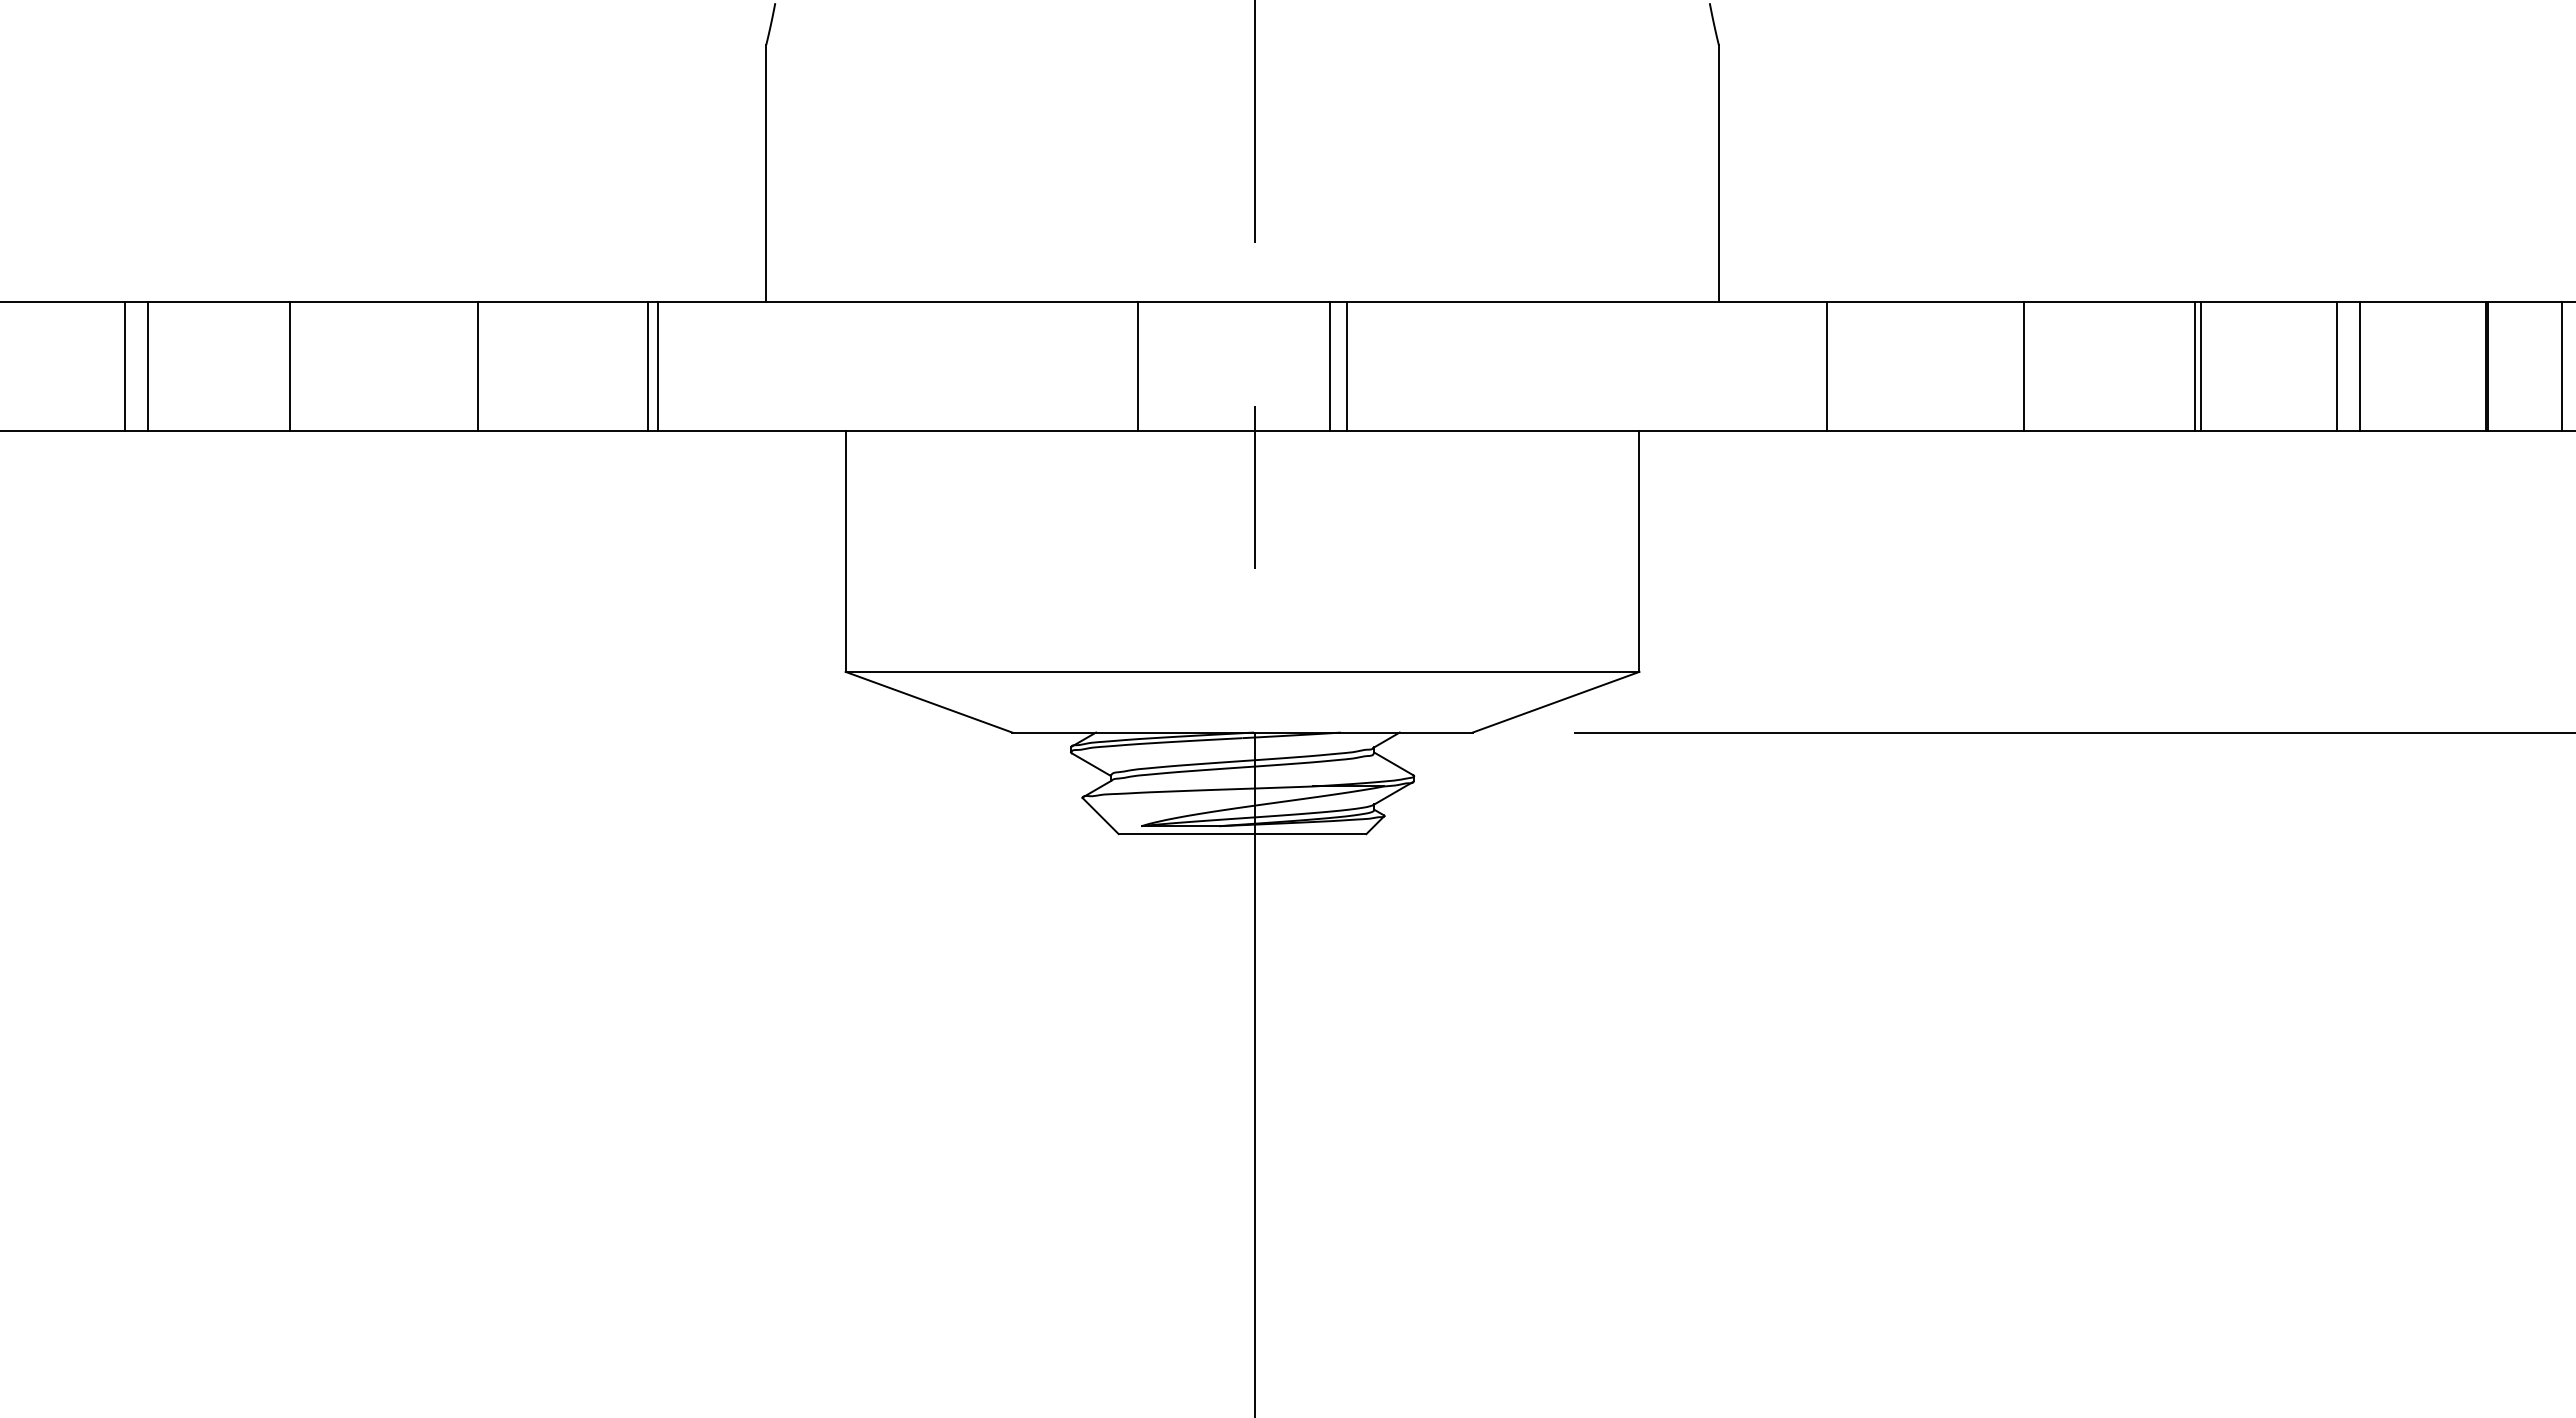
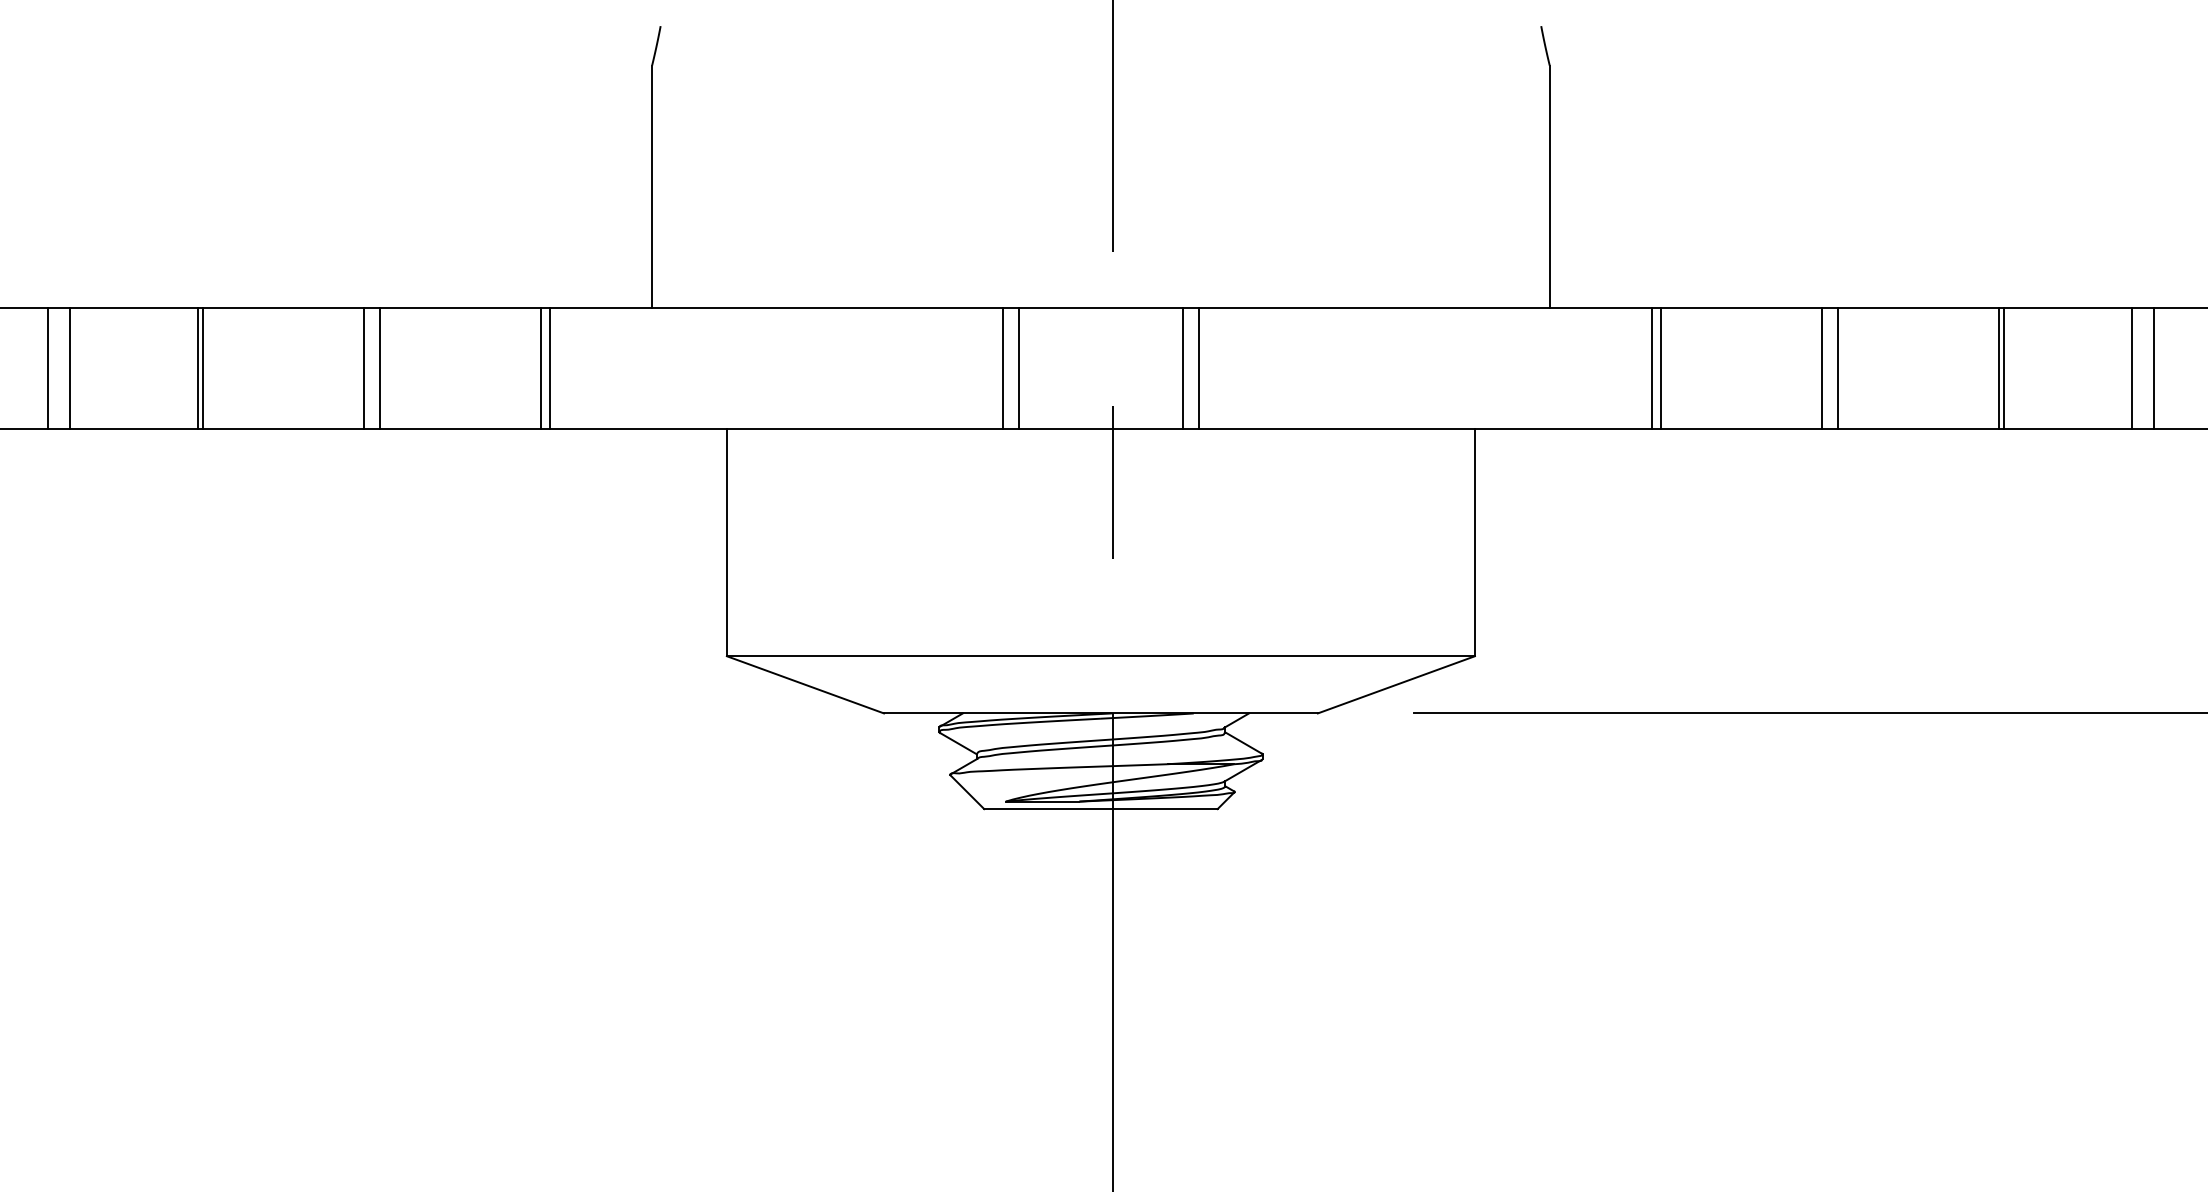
line: (284, 366) -> (198, 368), added
line: (460, 366) -> (364, 368), added
line: (1155, 366) -> (1018, 368), added
line: (1836, 366) -> (1660, 368), added
line: (2007, 366) -> (1821, 368), added

